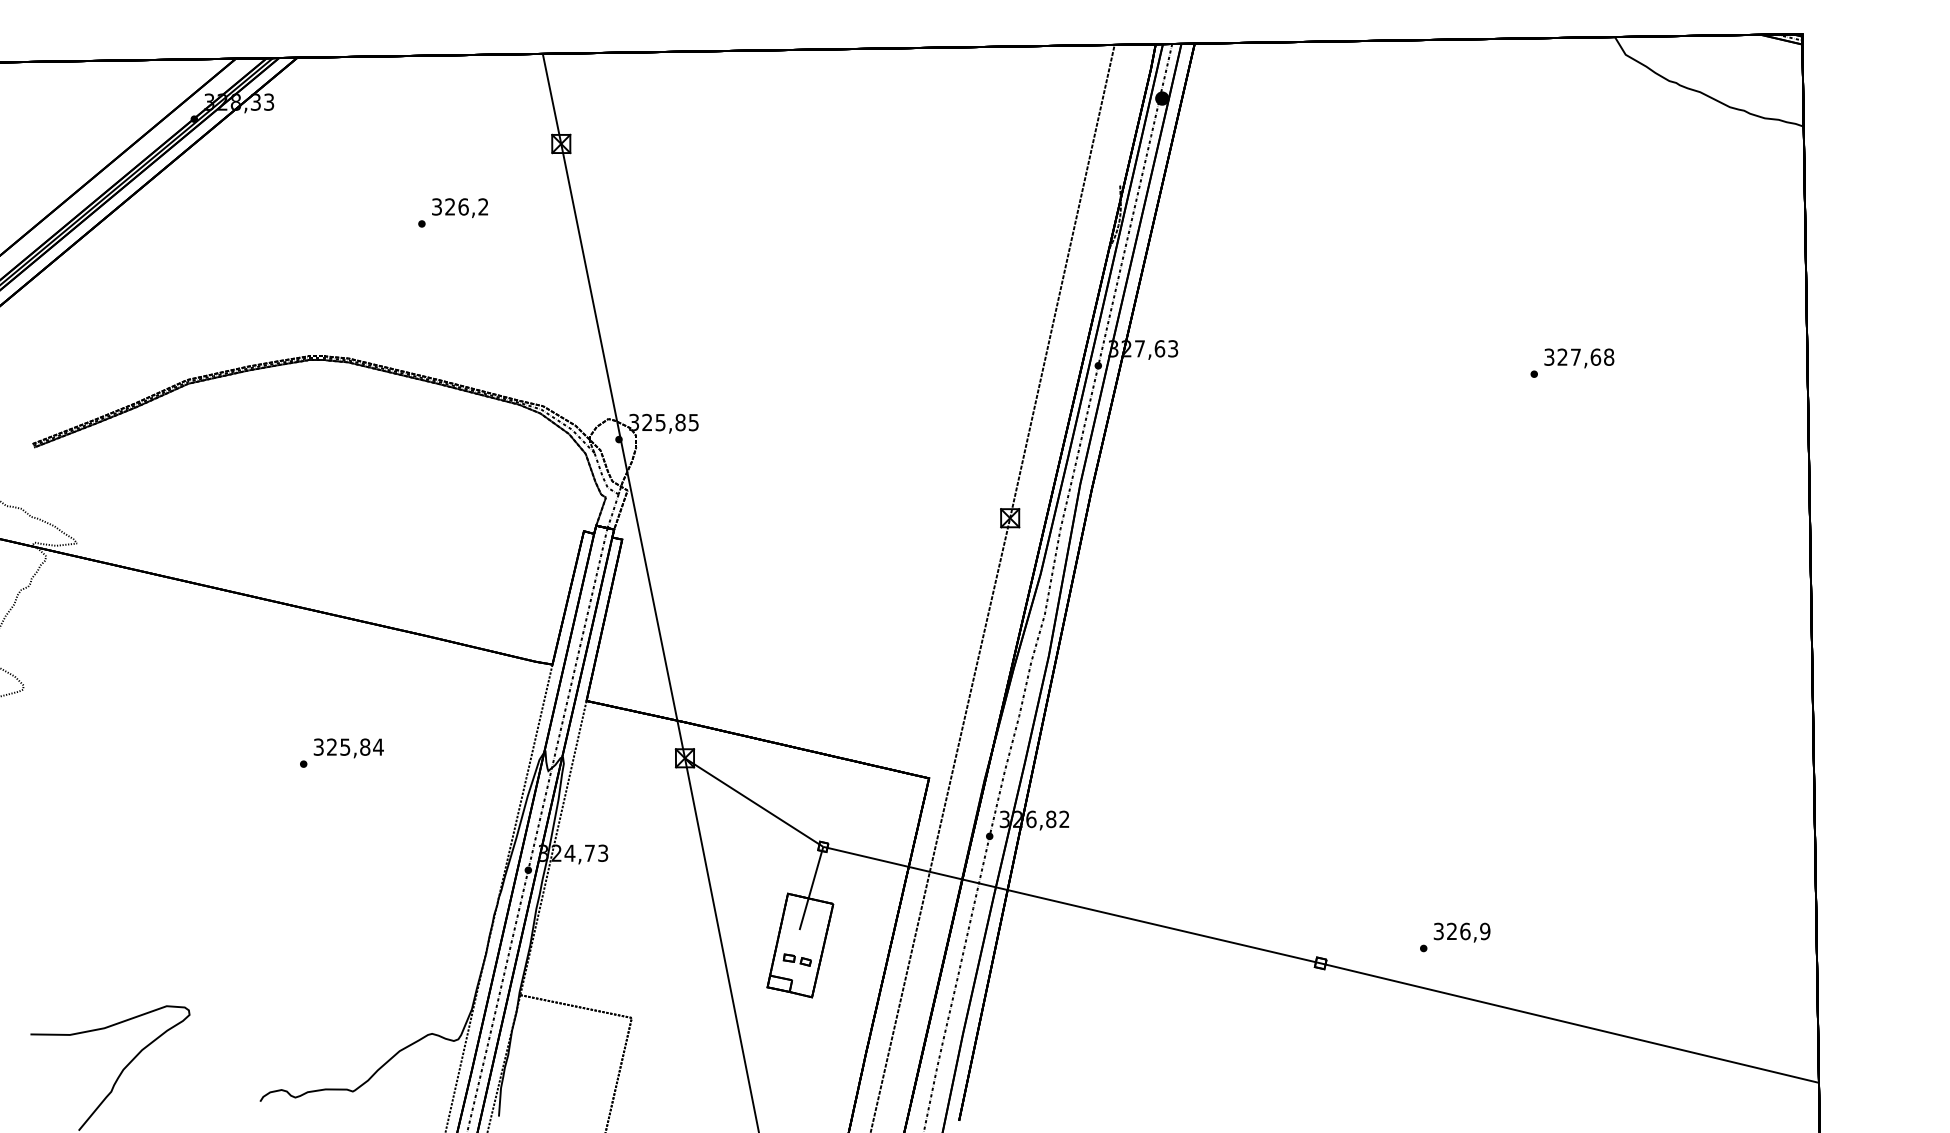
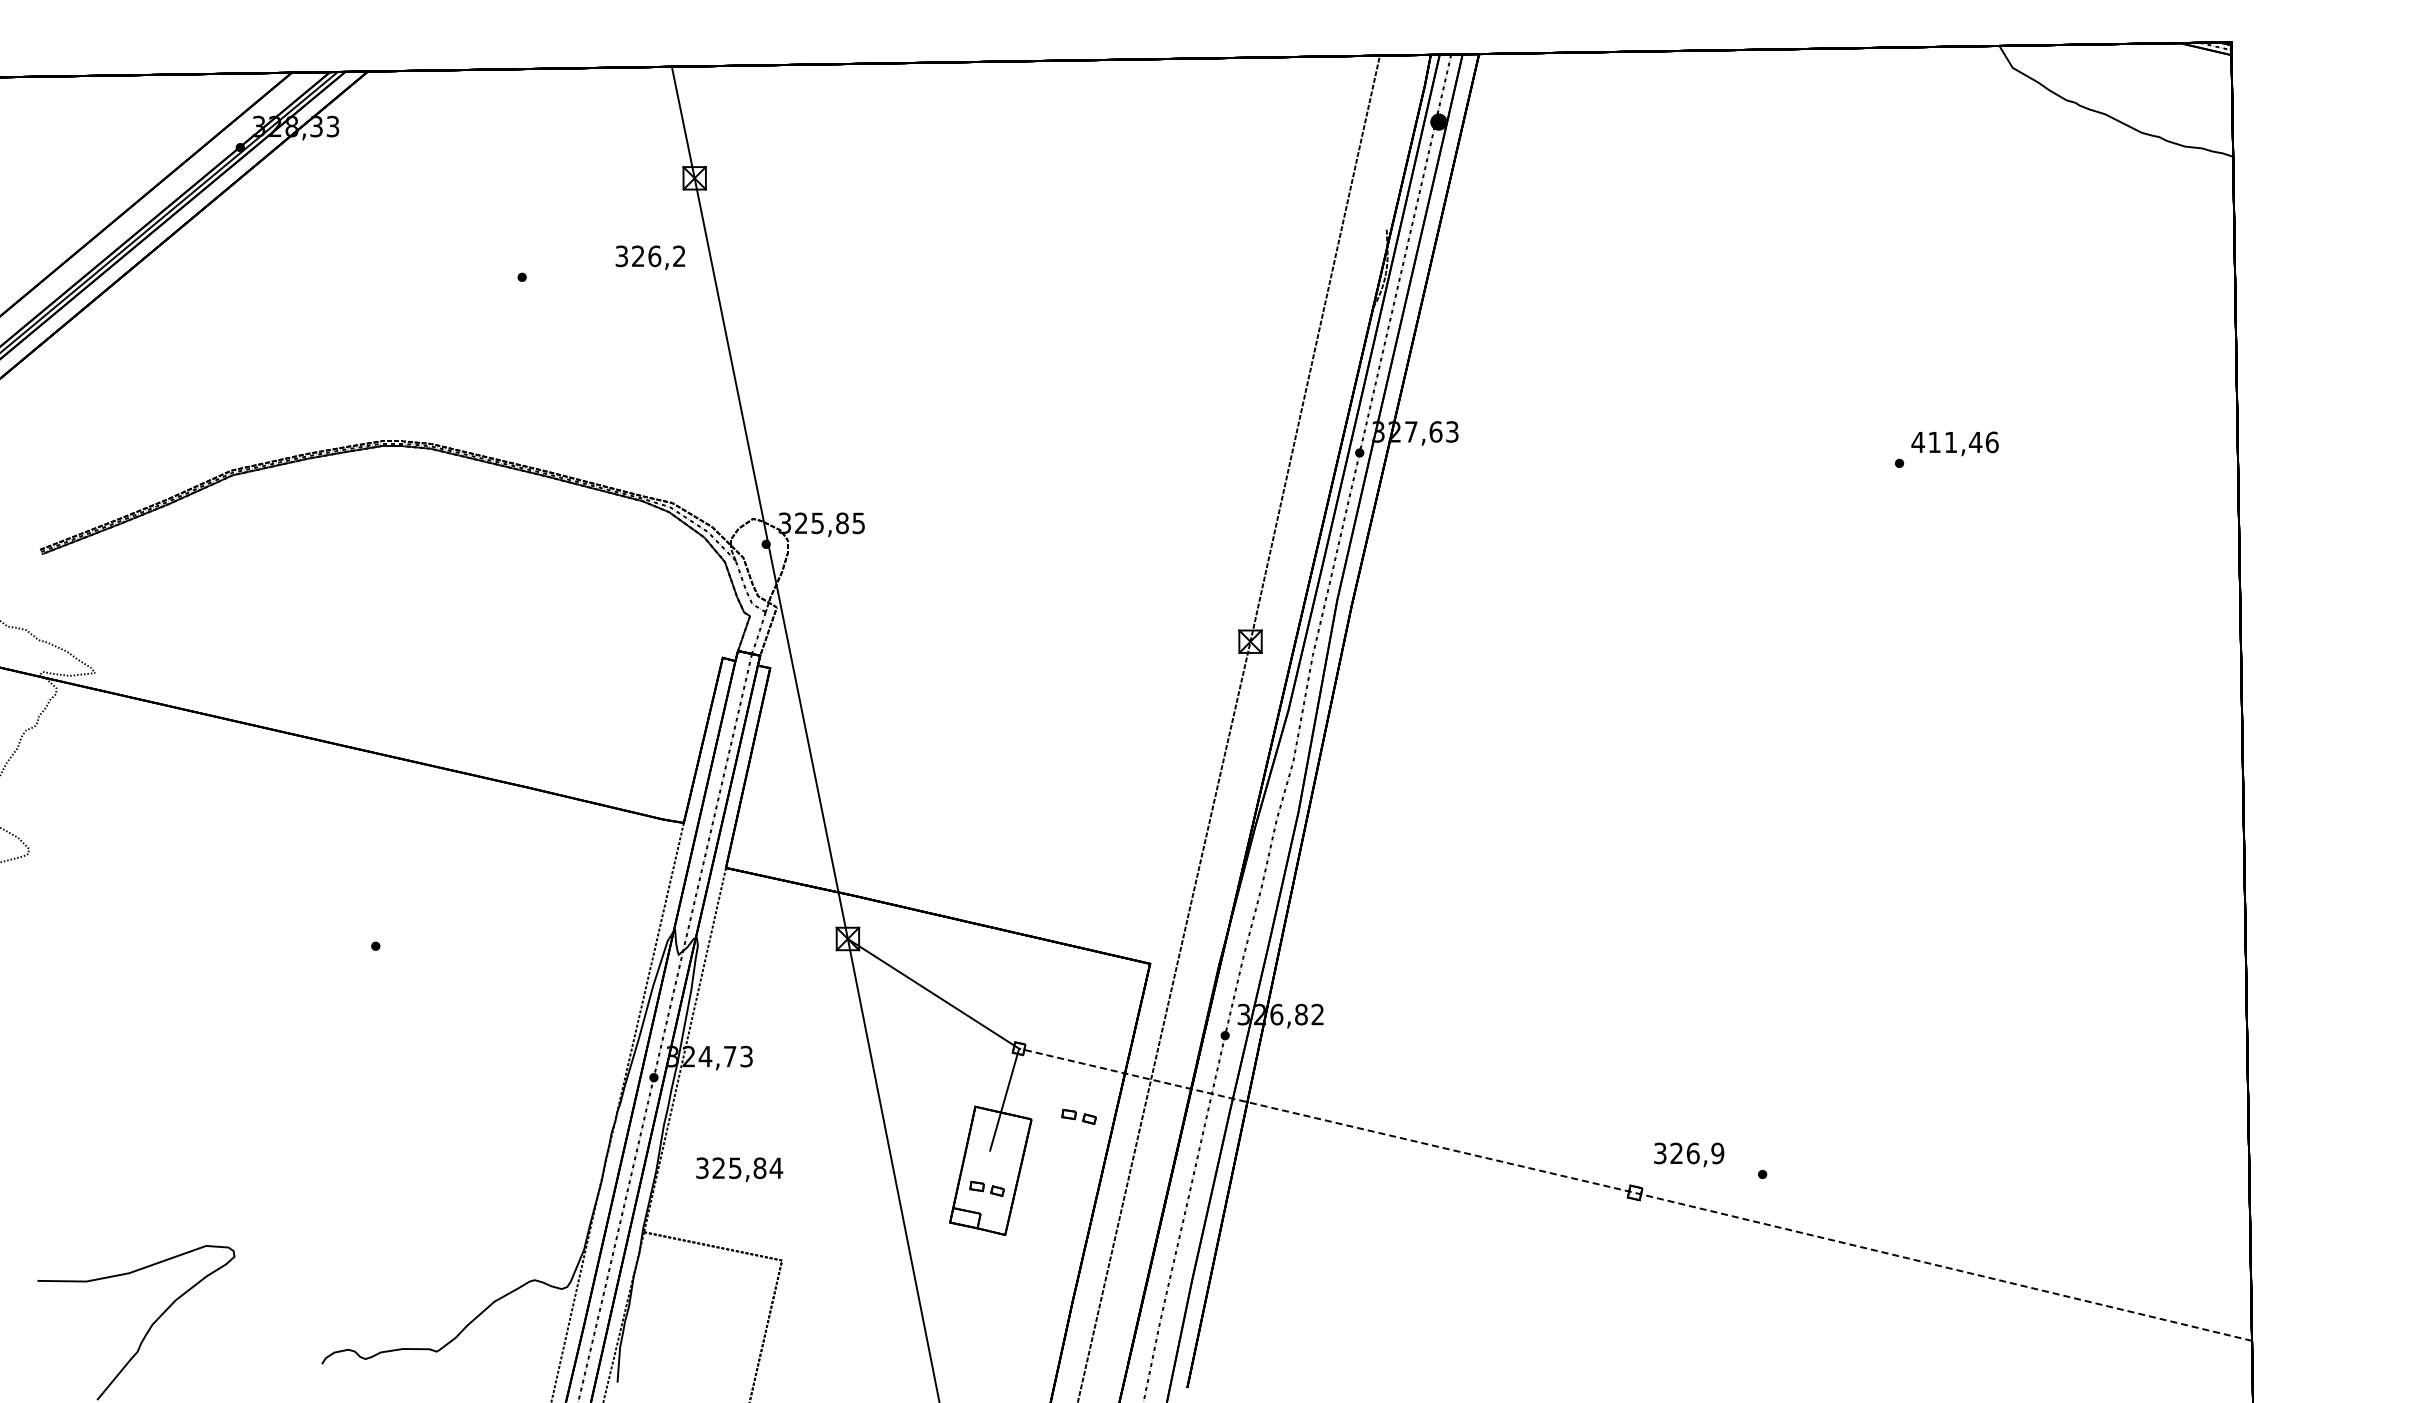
text: (459, 207) -> (649, 257), moved
text: (1578, 357) -> (1954, 442), 327,68 -> 411,46
text: (348, 748) -> (739, 1169), moved
part: (871, 901) -> (1078, 1116), added
text: (1462, 932) -> (1689, 1154), moved
line: (1321, 963) -> (1635, 1192), solid -> dashed

